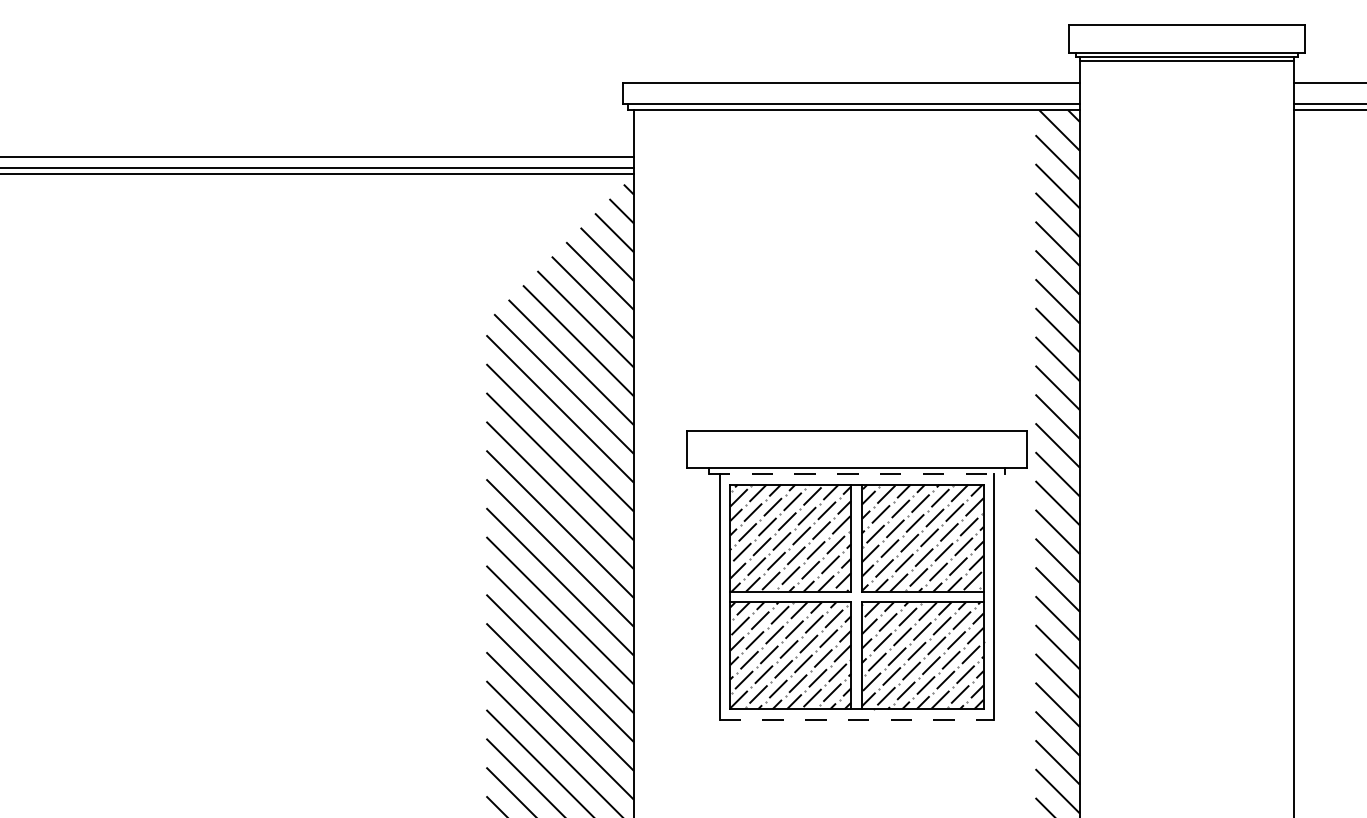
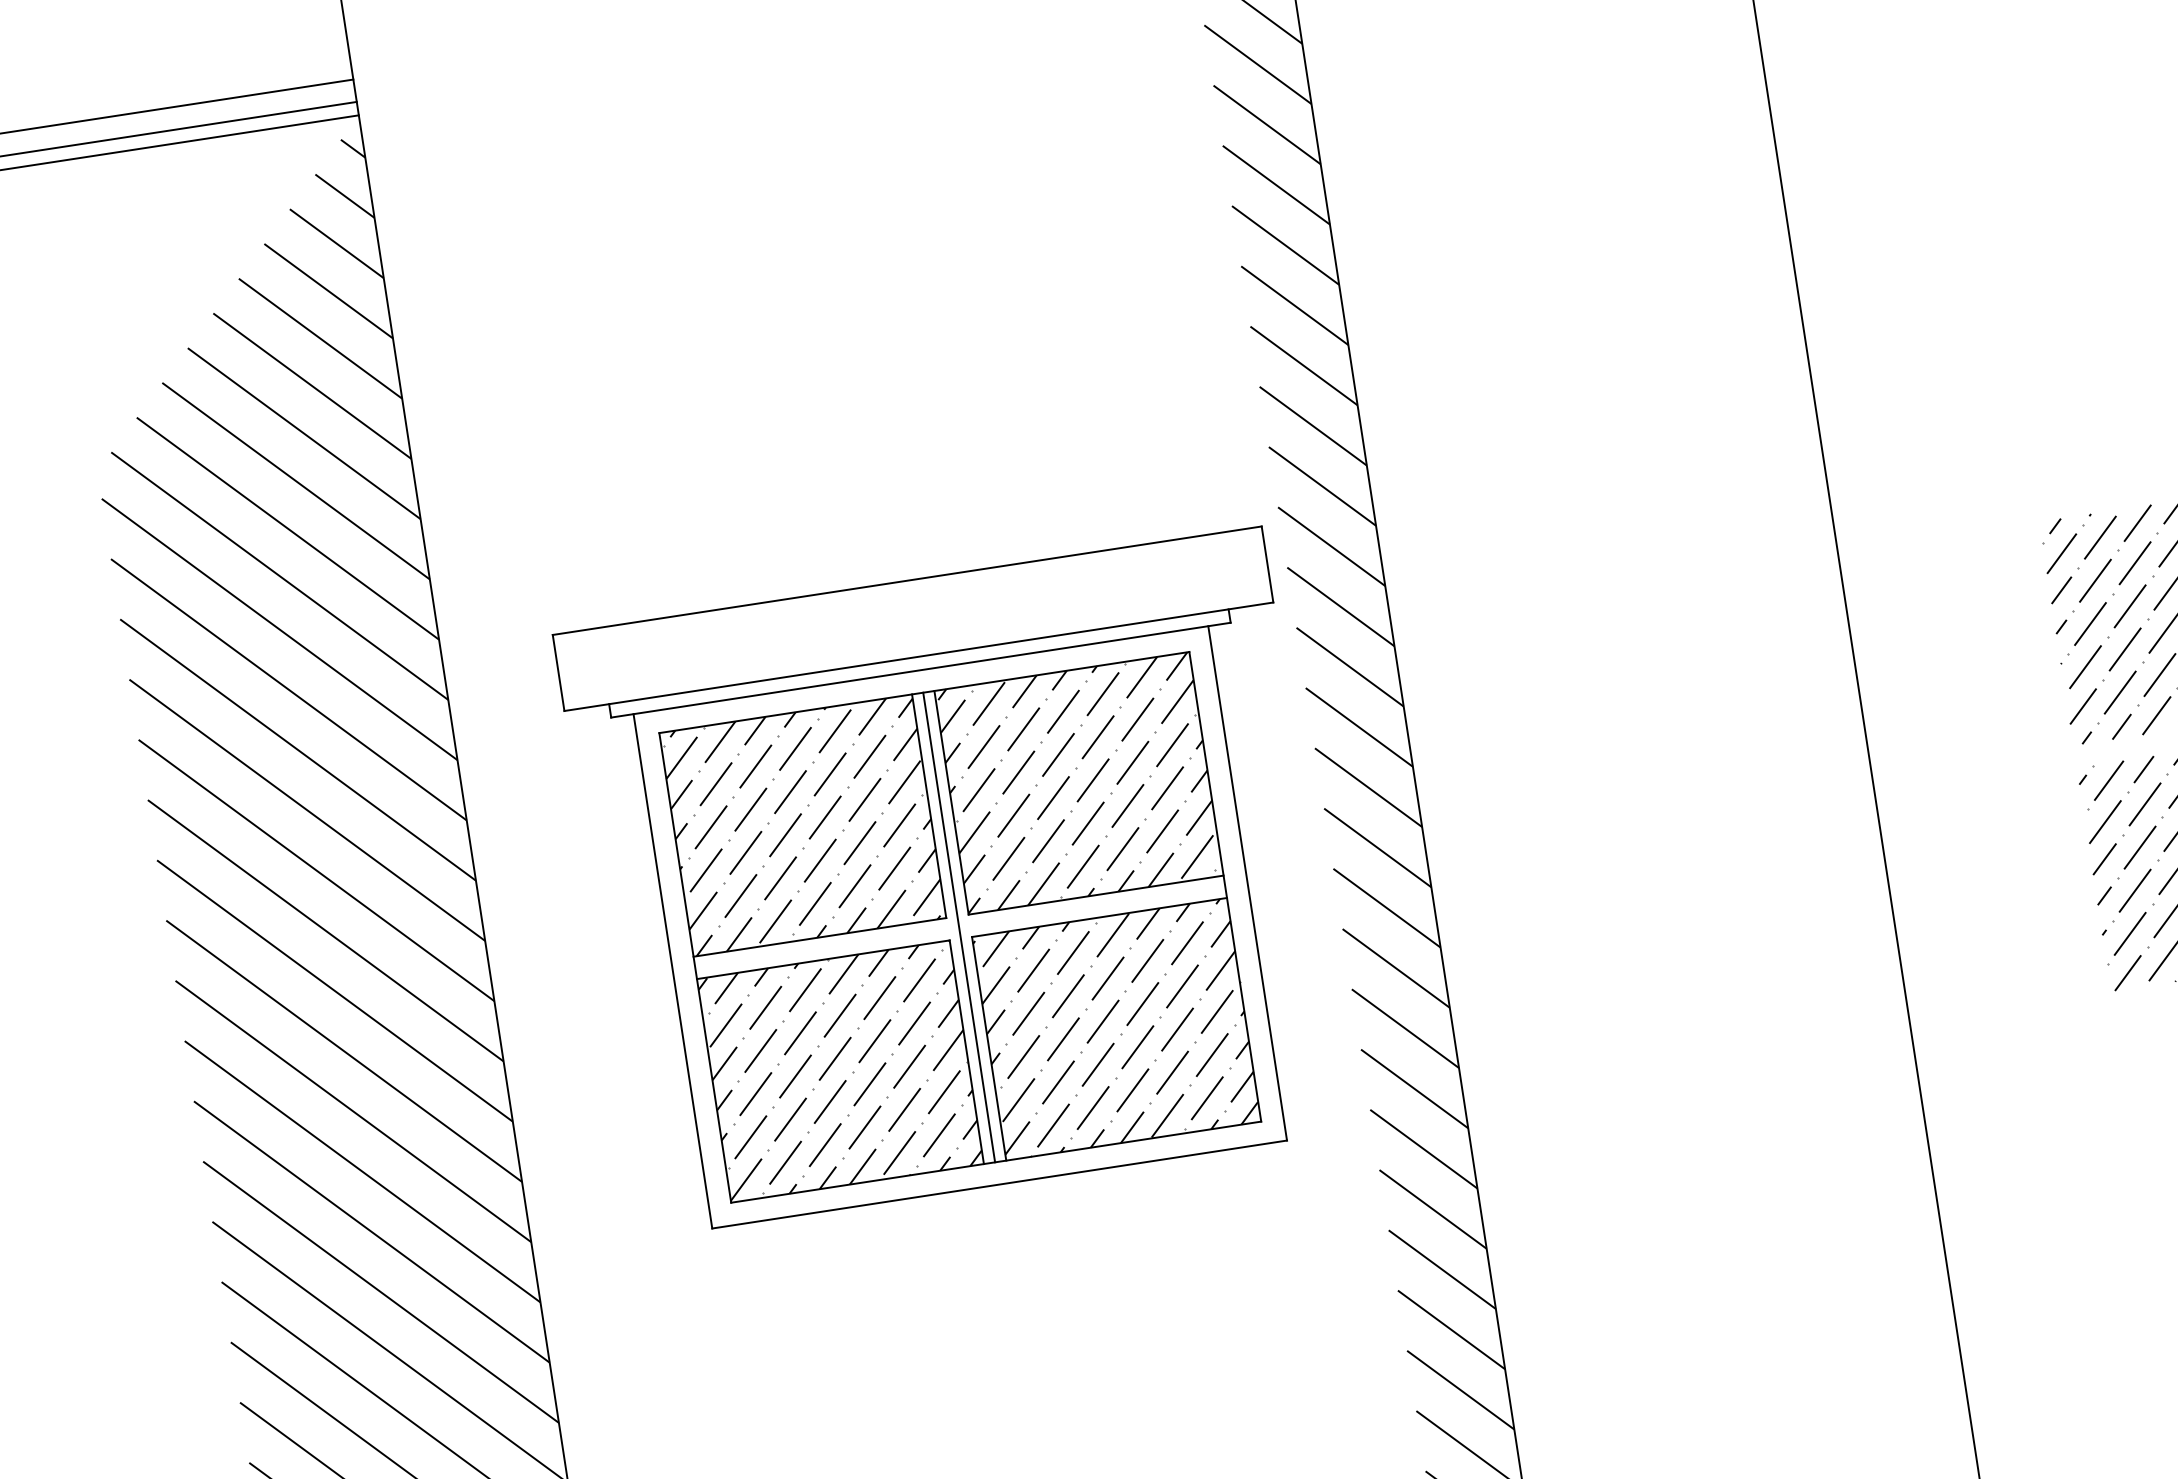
line: (857, 473) -> (921, 669), dashed -> solid
line: (856, 596) -> (959, 926), added
line: (857, 719) -> (1000, 1183), dashed -> solid

